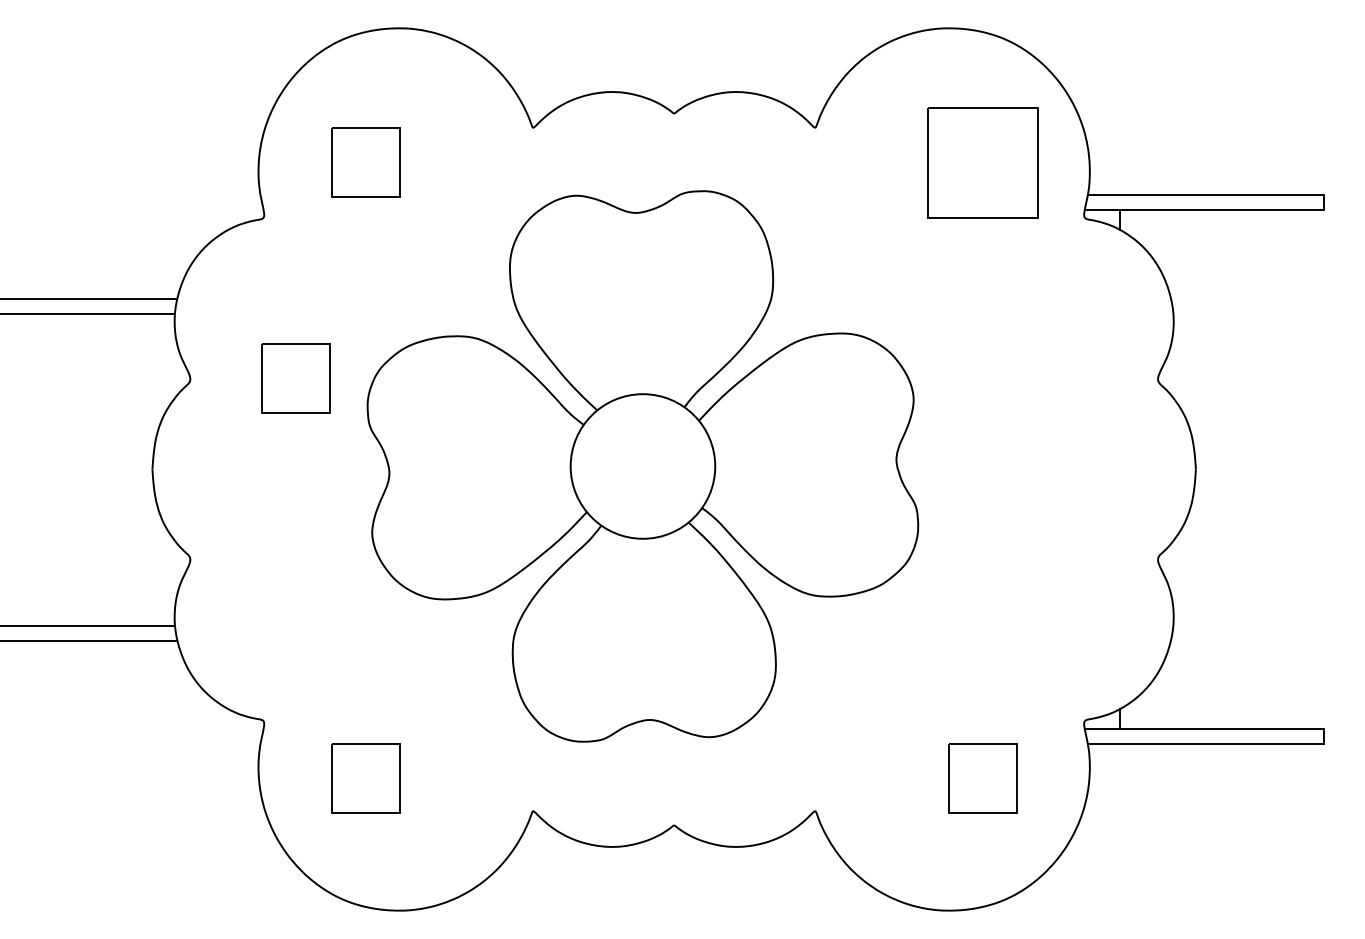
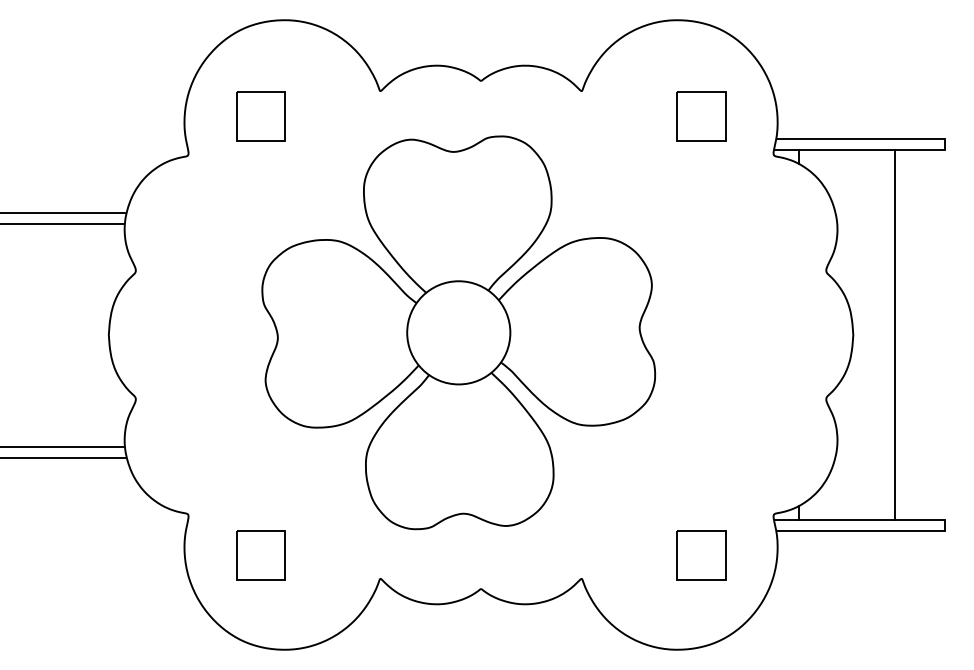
part: (982, 162) -> (701, 115), size x0.62
part: (295, 378) -> (210, 270), removed
line: (1254, 469) -> (895, 335), added

